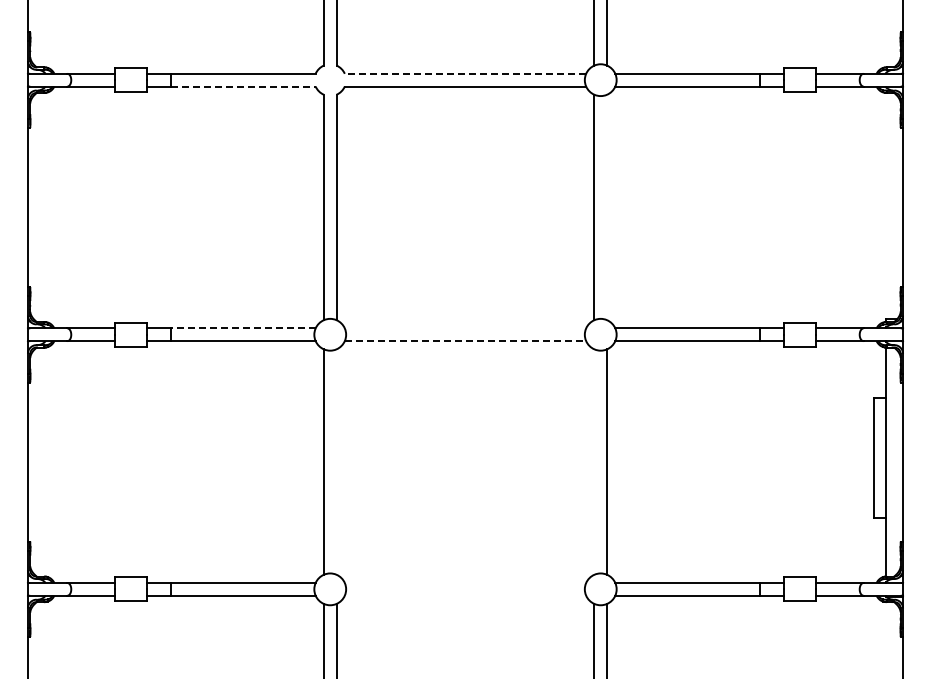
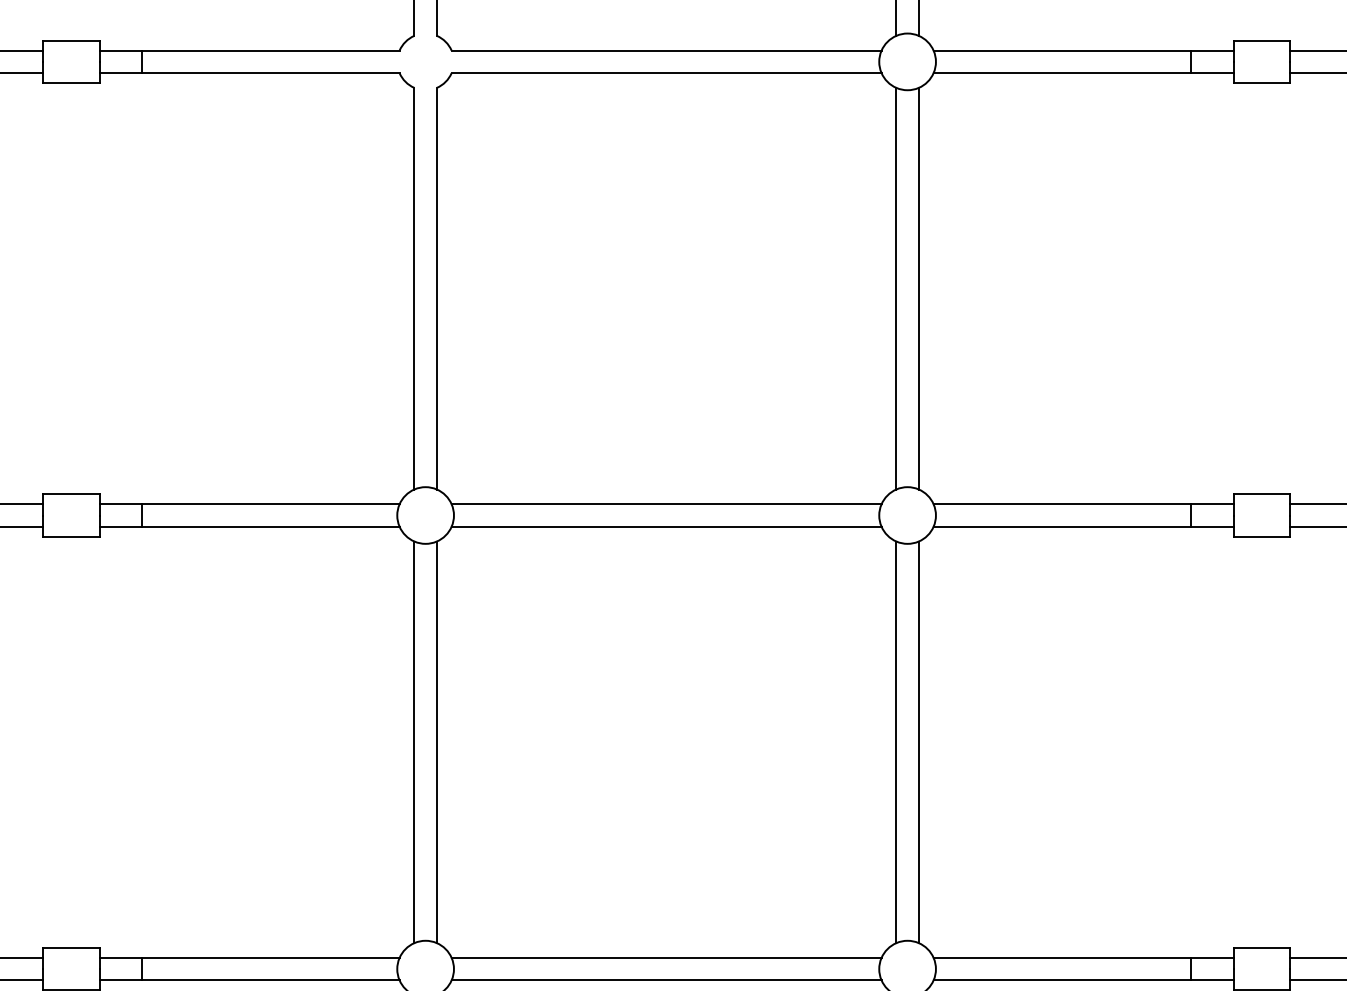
line: (465, 73) -> (666, 49), dashed -> solid
line: (243, 86) -> (271, 73), dashed -> solid
line: (607, 207) -> (919, 288), added
line: (242, 328) -> (269, 504), dashed -> solid
line: (465, 328) -> (666, 504), added
line: (465, 341) -> (666, 527), dashed -> solid
line: (336, 461) -> (436, 741), added
line: (594, 461) -> (896, 741), added
line: (465, 583) -> (666, 958), added
line: (465, 595) -> (666, 980), added

